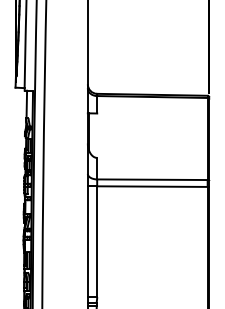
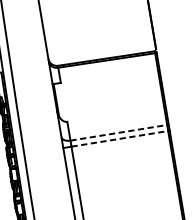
line: (152, 179) -> (118, 132), solid -> dashed
line: (152, 186) -> (119, 138), solid -> dashed

